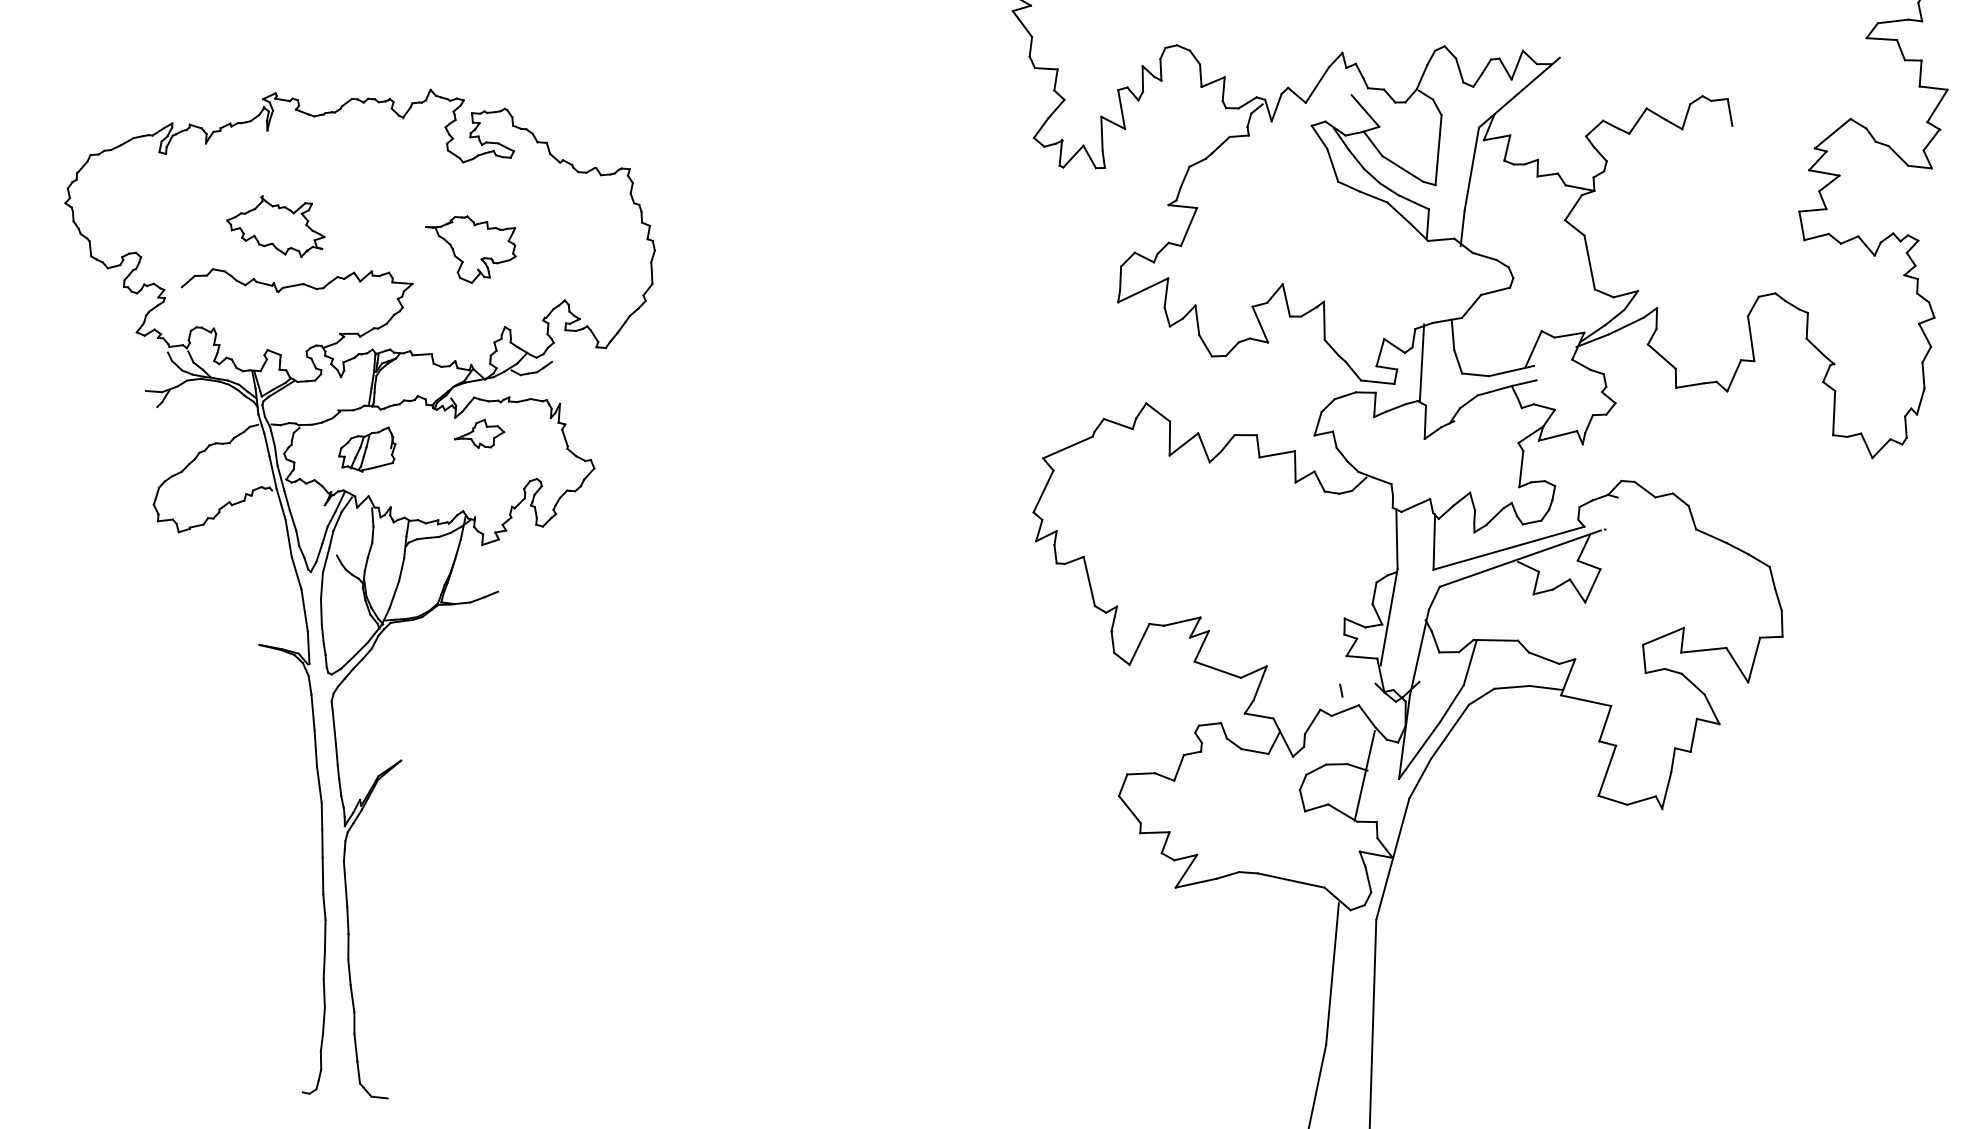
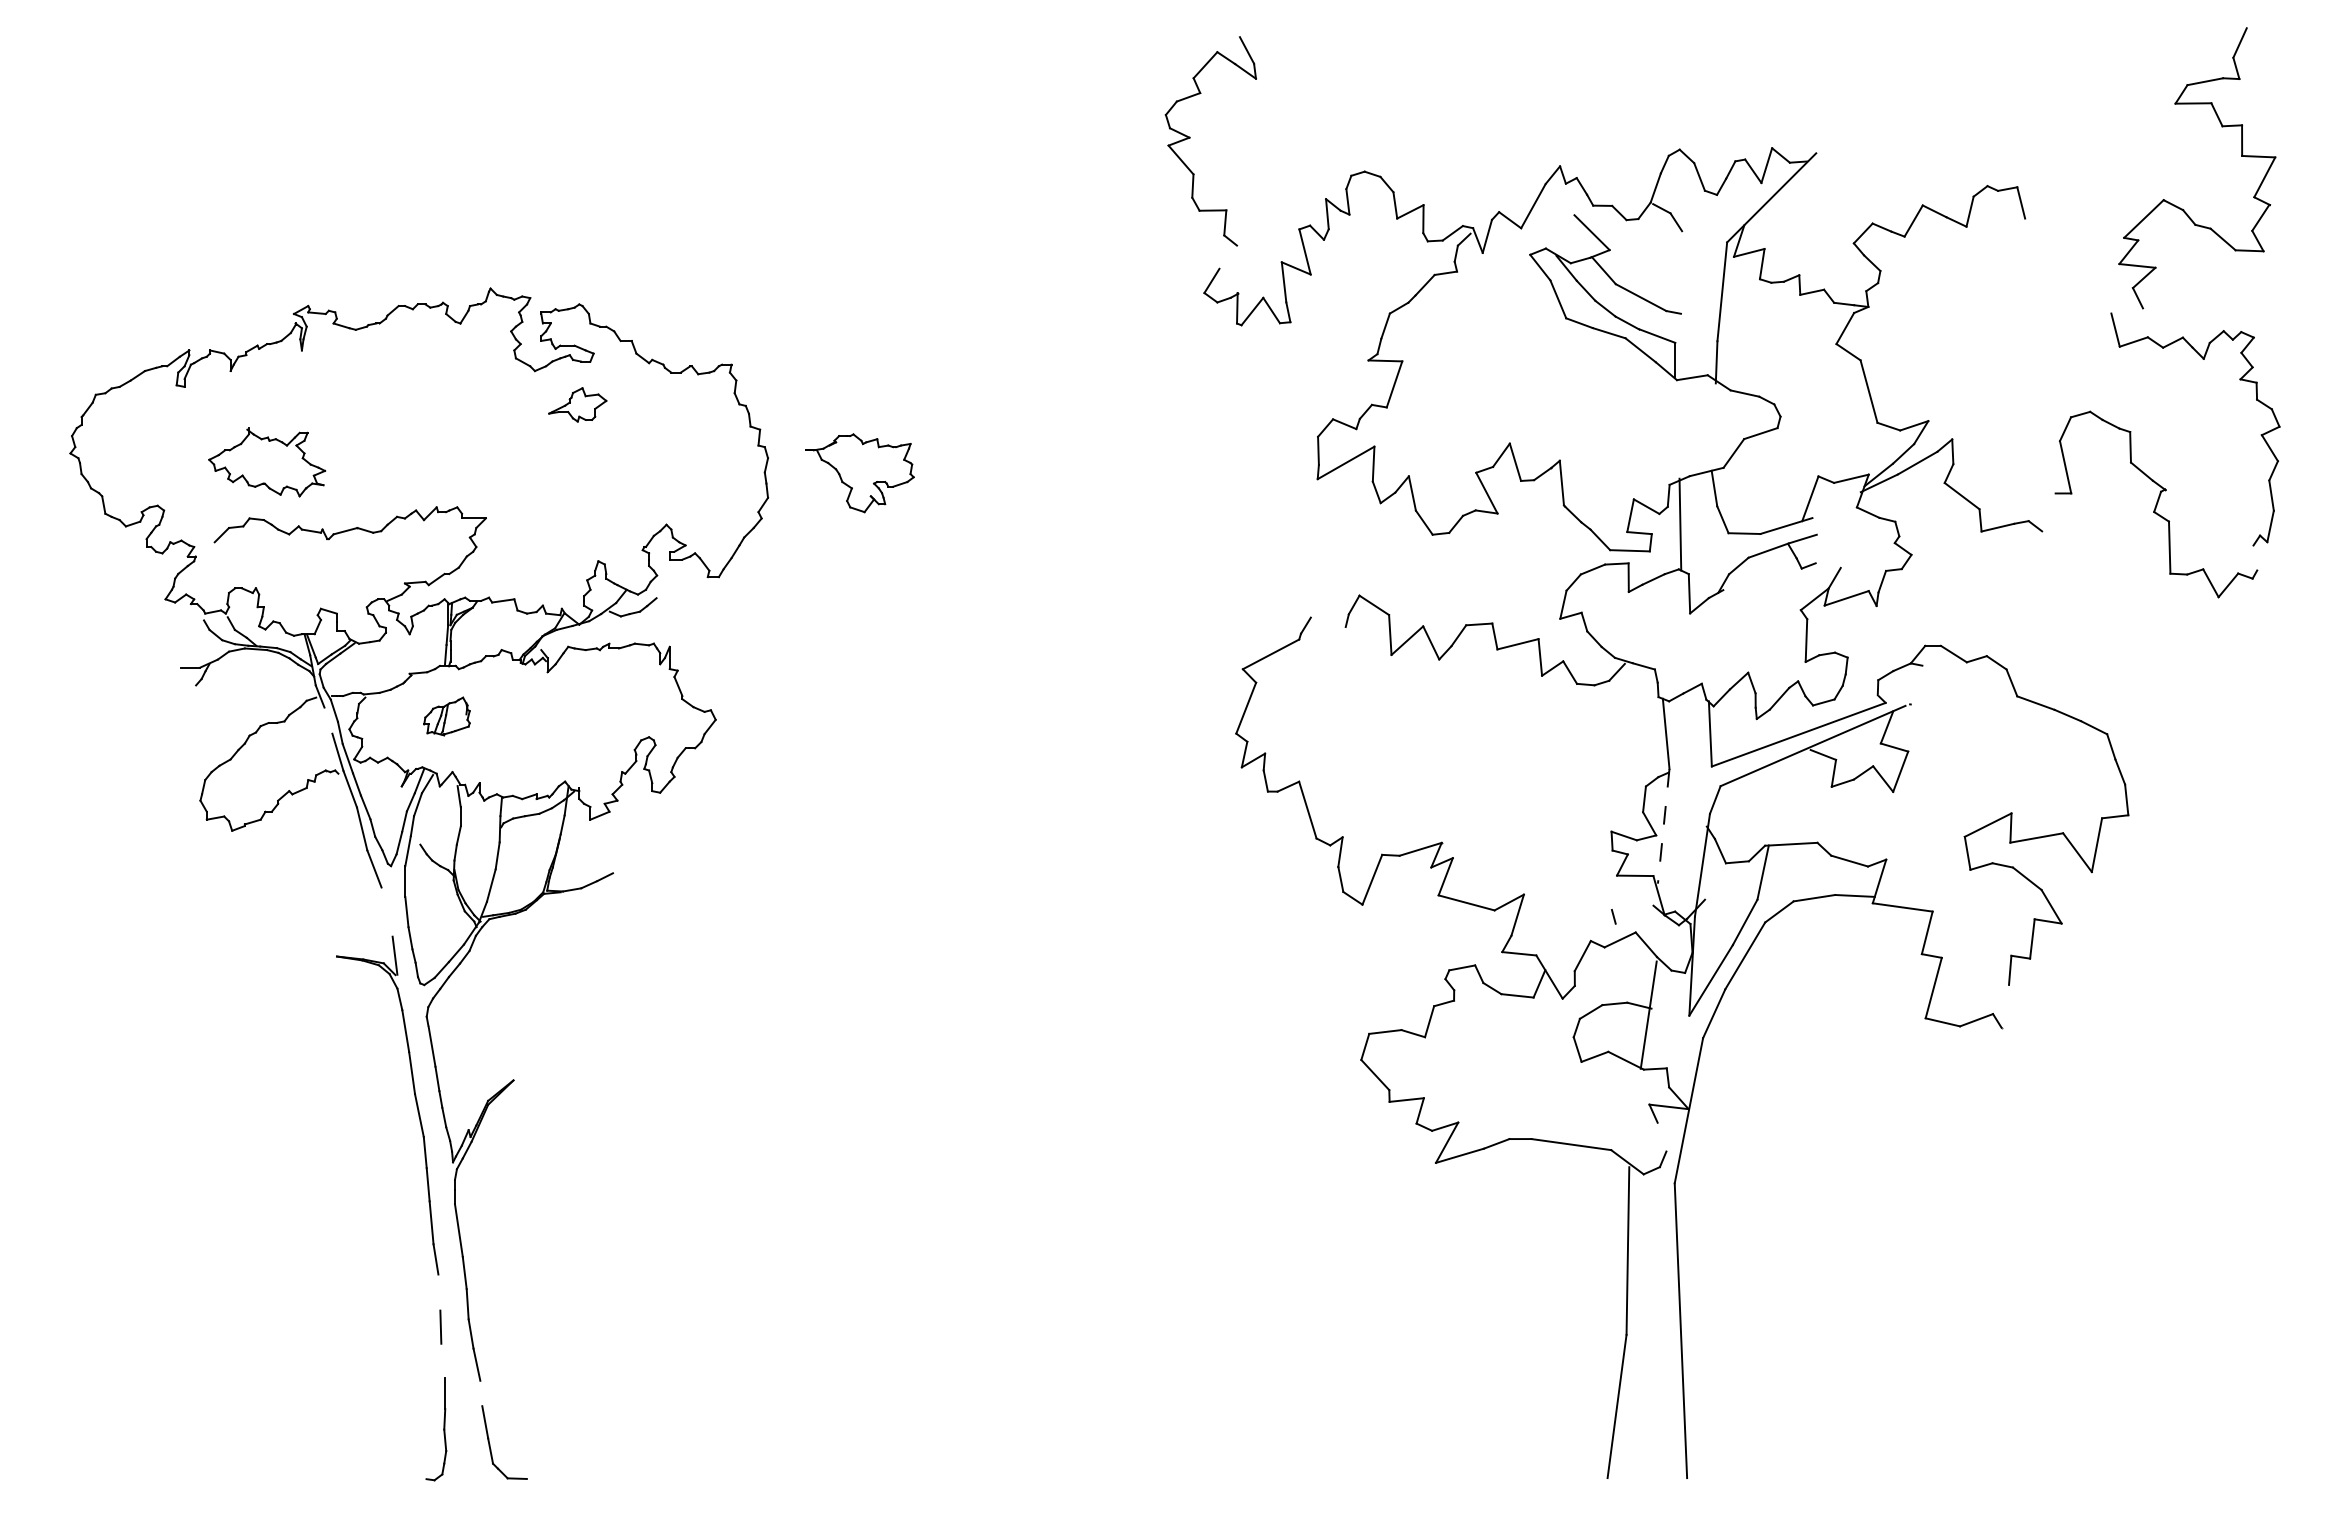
line: (1055, 108) -> (1227, 256), removed
line: (1438, 150) -> (1681, 272), removed
line: (1813, 210) -> (2127, 310), removed
part: (276, 226) -> (267, 462), moved
part: (470, 249) -> (859, 473), moved
line: (1733, 375) -> (2048, 512), removed
line: (1543, 406) -> (1827, 565), removed
line: (1117, 424) -> (1327, 622), removed
line: (1906, 426) -> (2255, 557), removed
part: (479, 433) -> (577, 404), moved
line: (267, 444) -> (328, 720), removed
part: (367, 448) -> (446, 716), size x0.7
line: (304, 609) -> (386, 911), removed
line: (1388, 617) -> (1663, 826), solid -> dashed
line: (1666, 789) -> (2005, 1005), removed
line: (1368, 879) -> (1661, 1136), removed
line: (325, 935) -> (439, 1292), removed
line: (324, 993) -> (443, 1360), removed
line: (354, 1023) -> (481, 1393), removed

